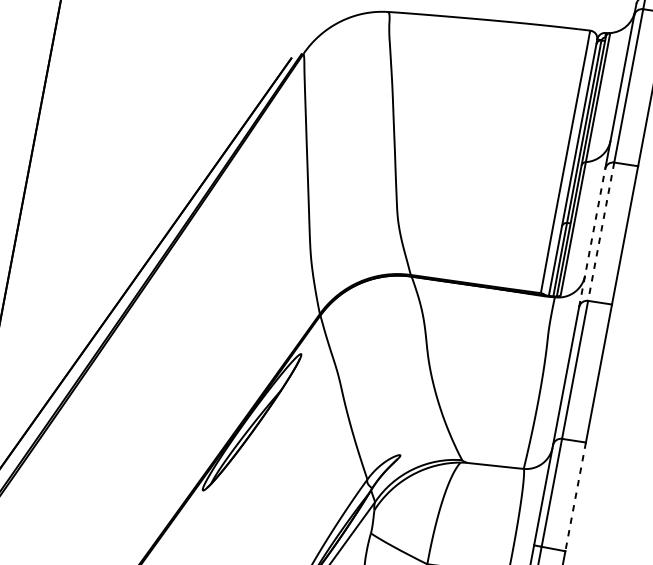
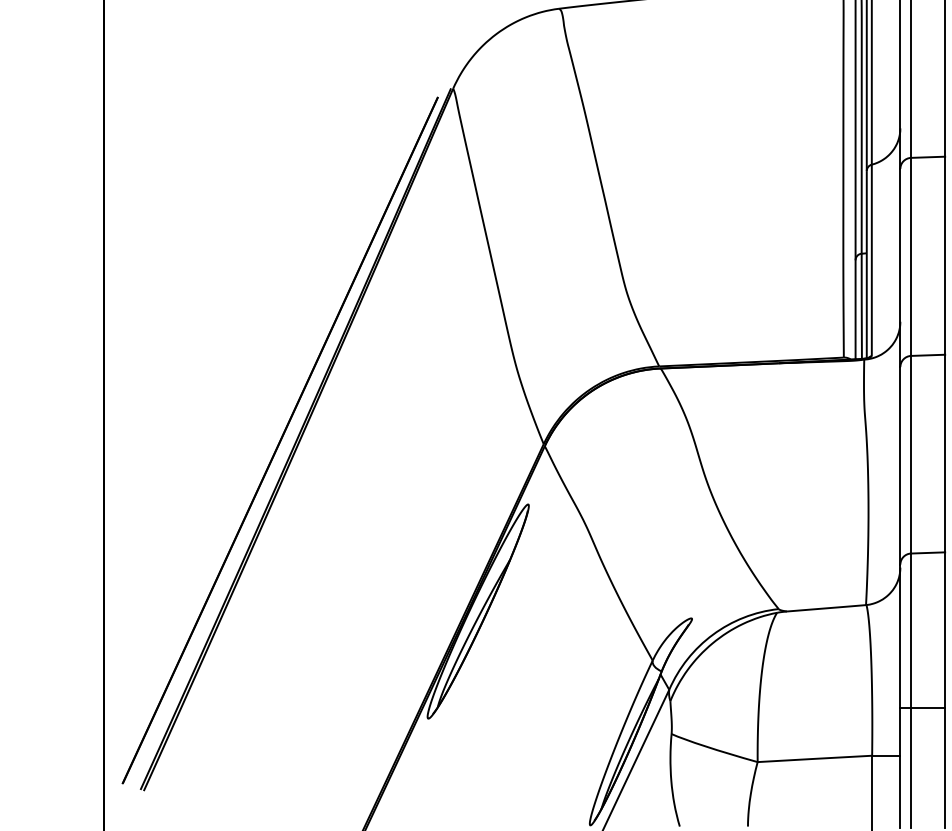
line: (601, 232) -> (911, 257), dashed -> solid
line: (592, 237) -> (900, 267), dashed -> solid
line: (575, 497) -> (945, 630), dashed -> solid

